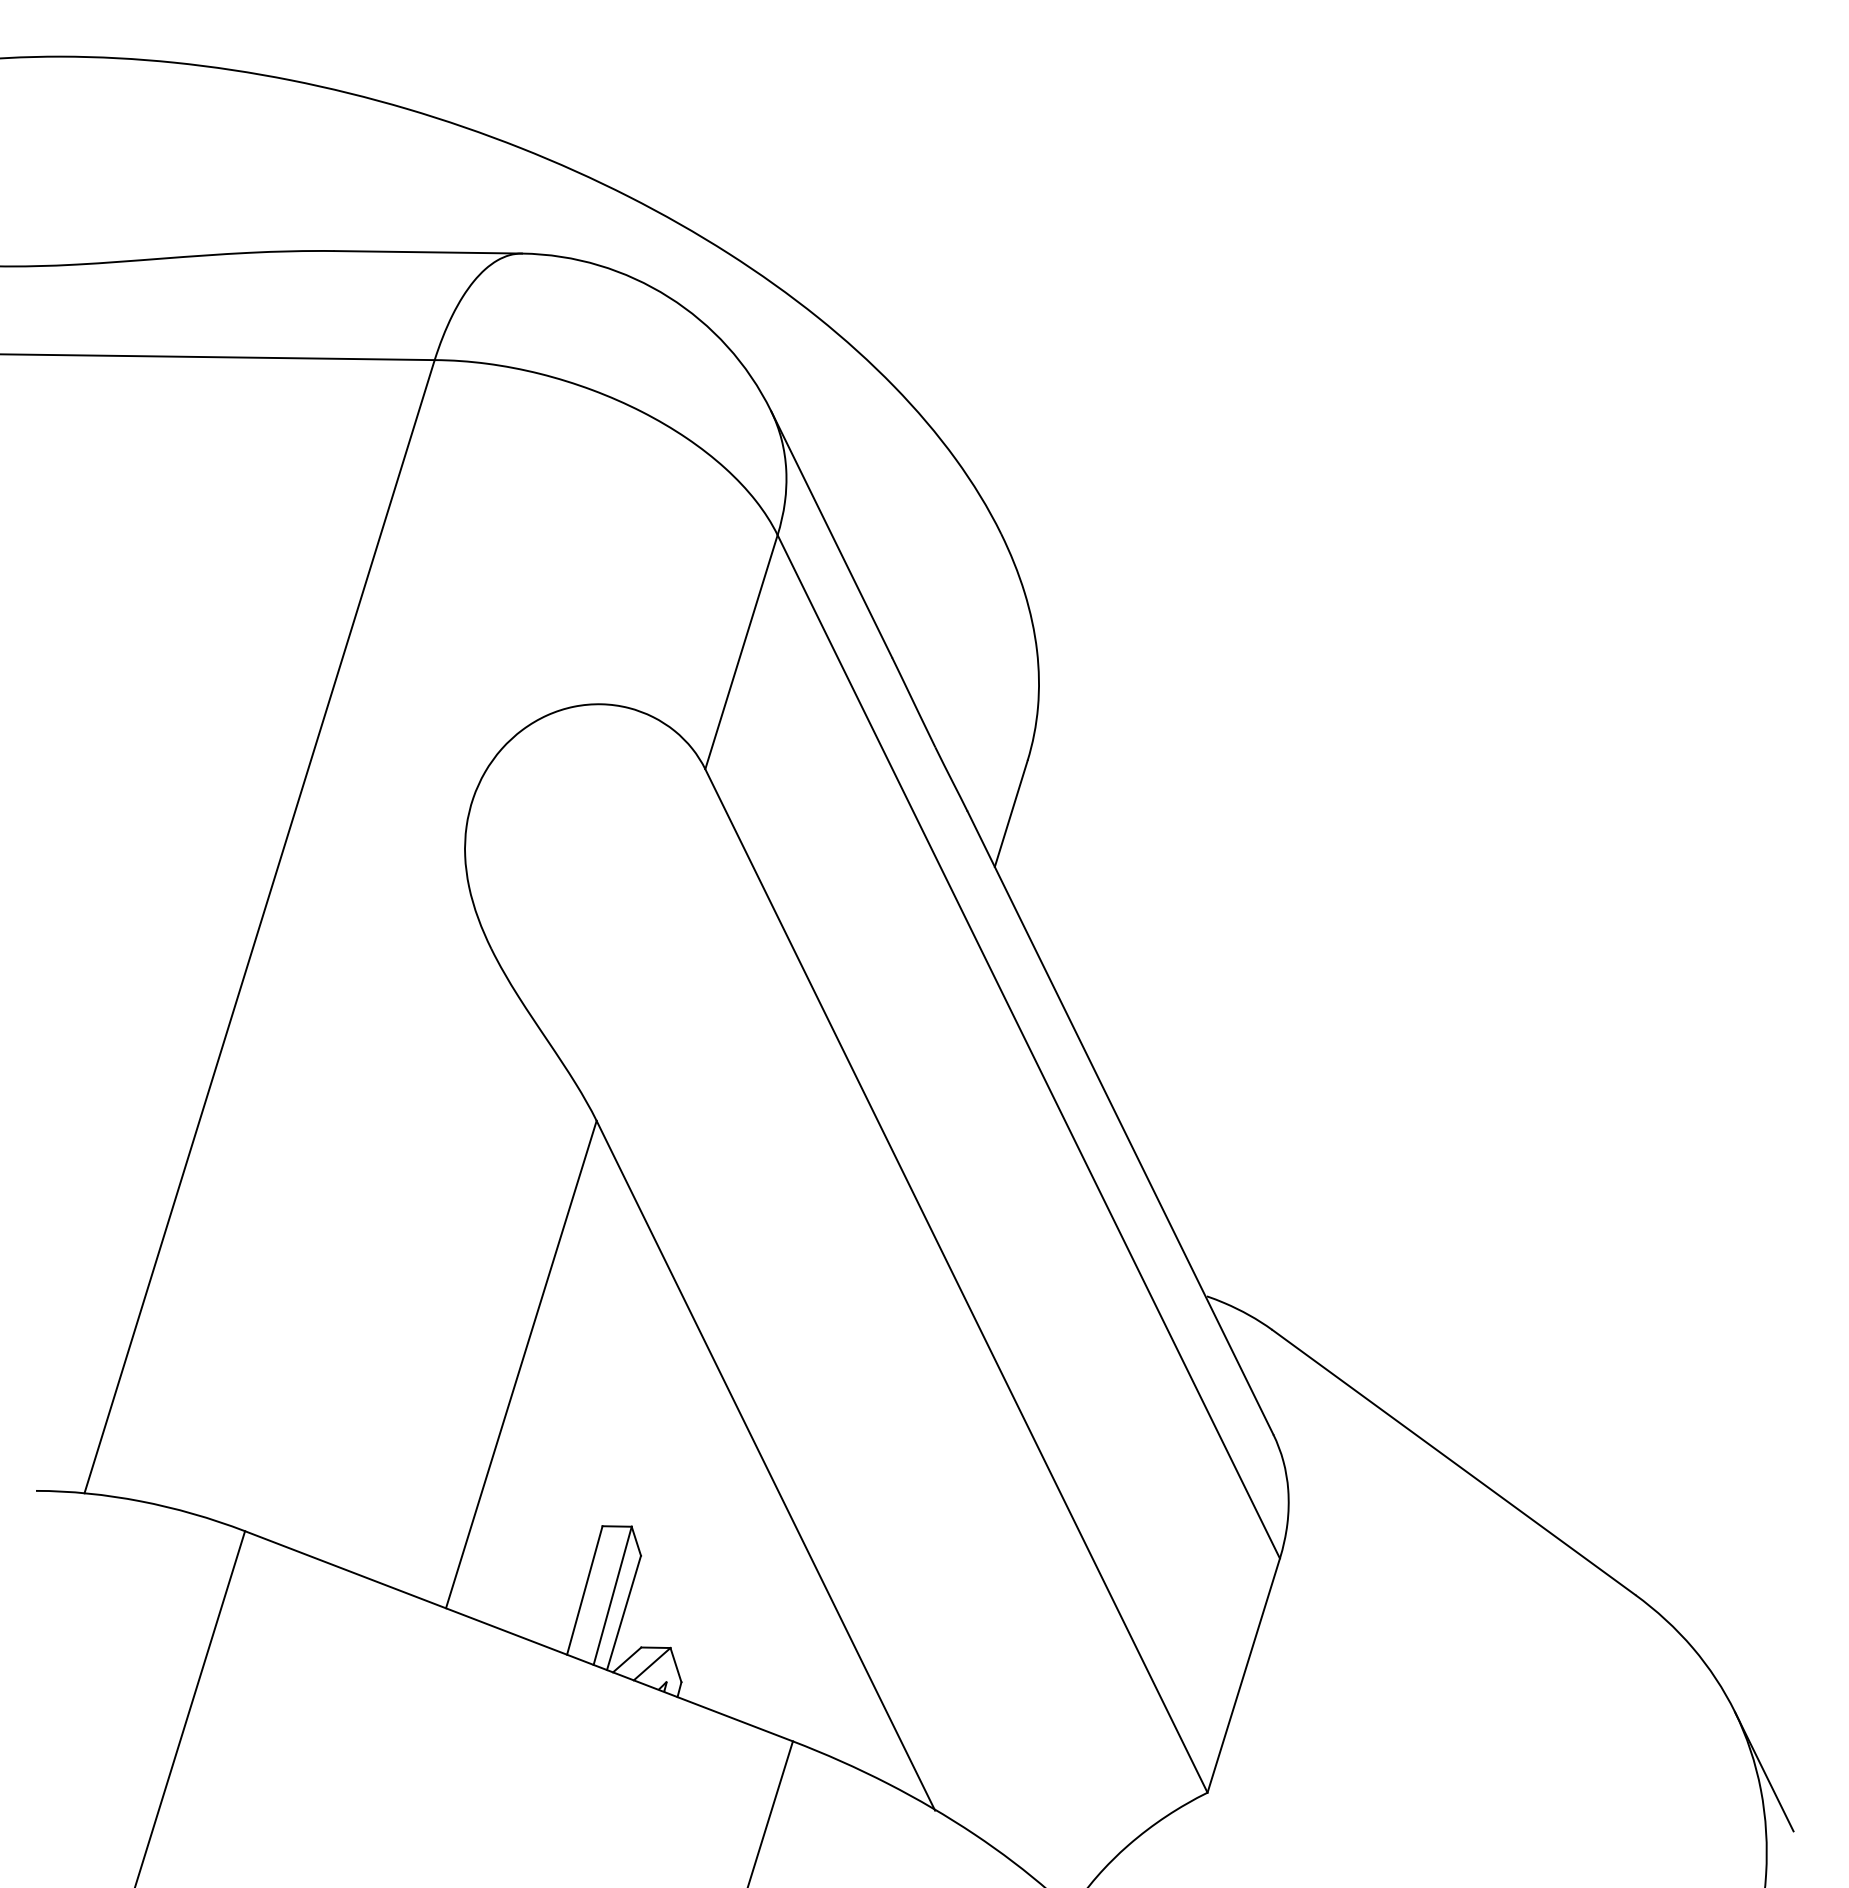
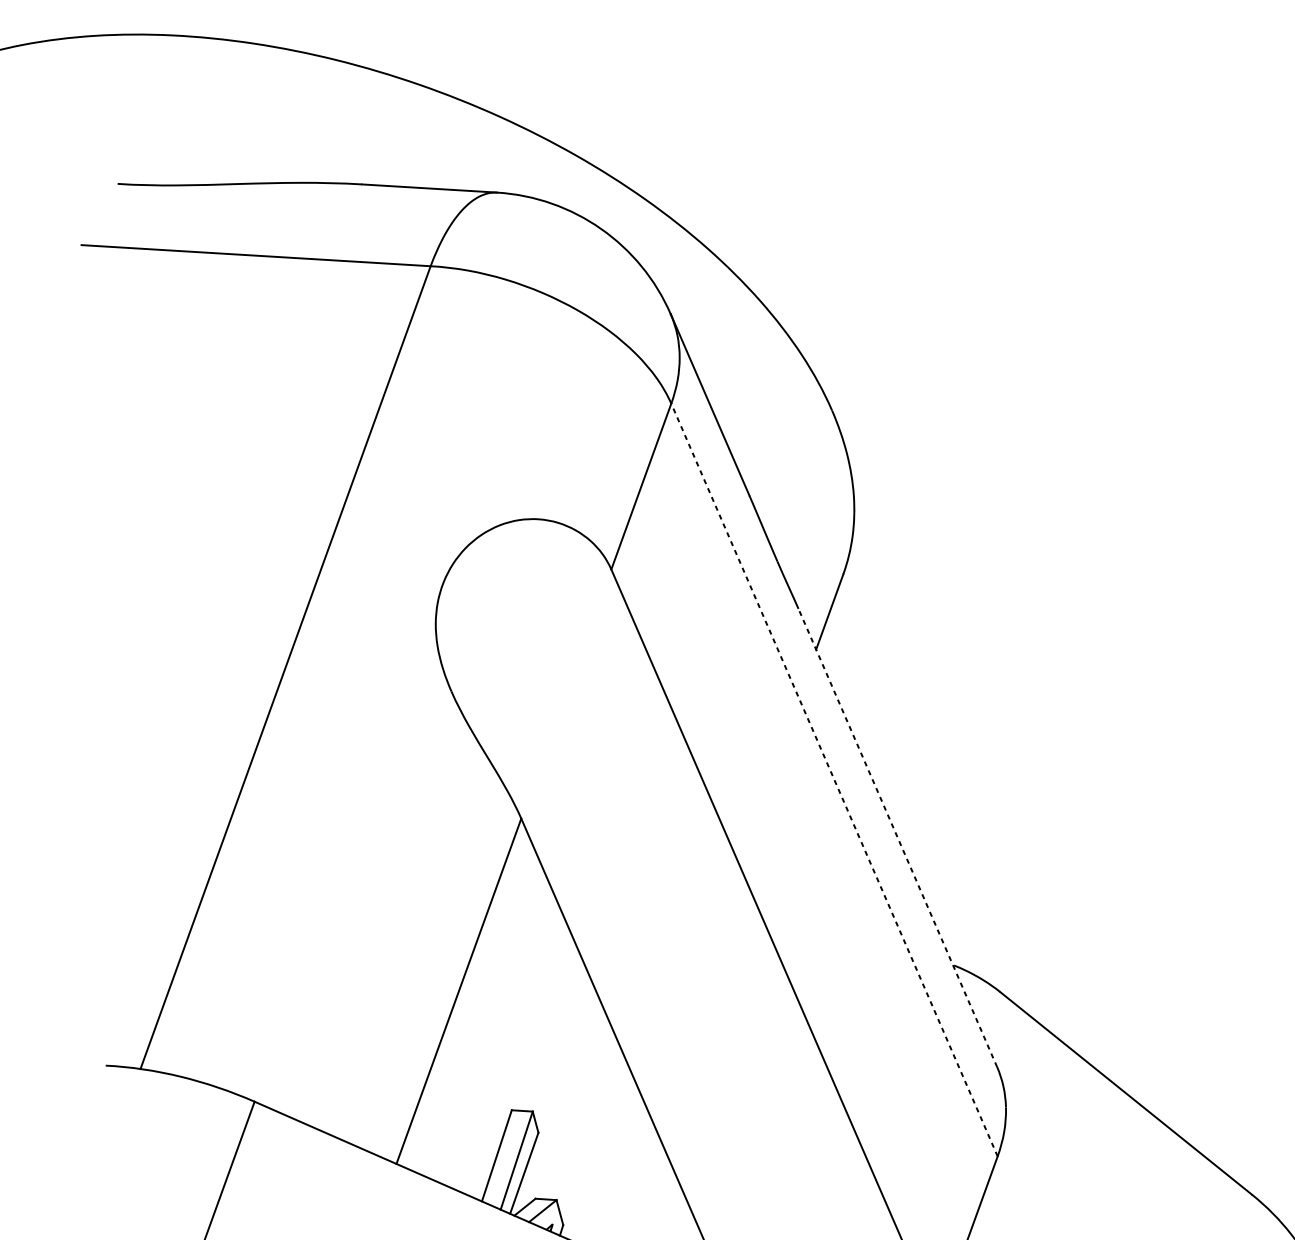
line: (1028, 1046) -> (834, 779), solid -> dashed
line: (1120, 1122) -> (897, 837), solid -> dashed

